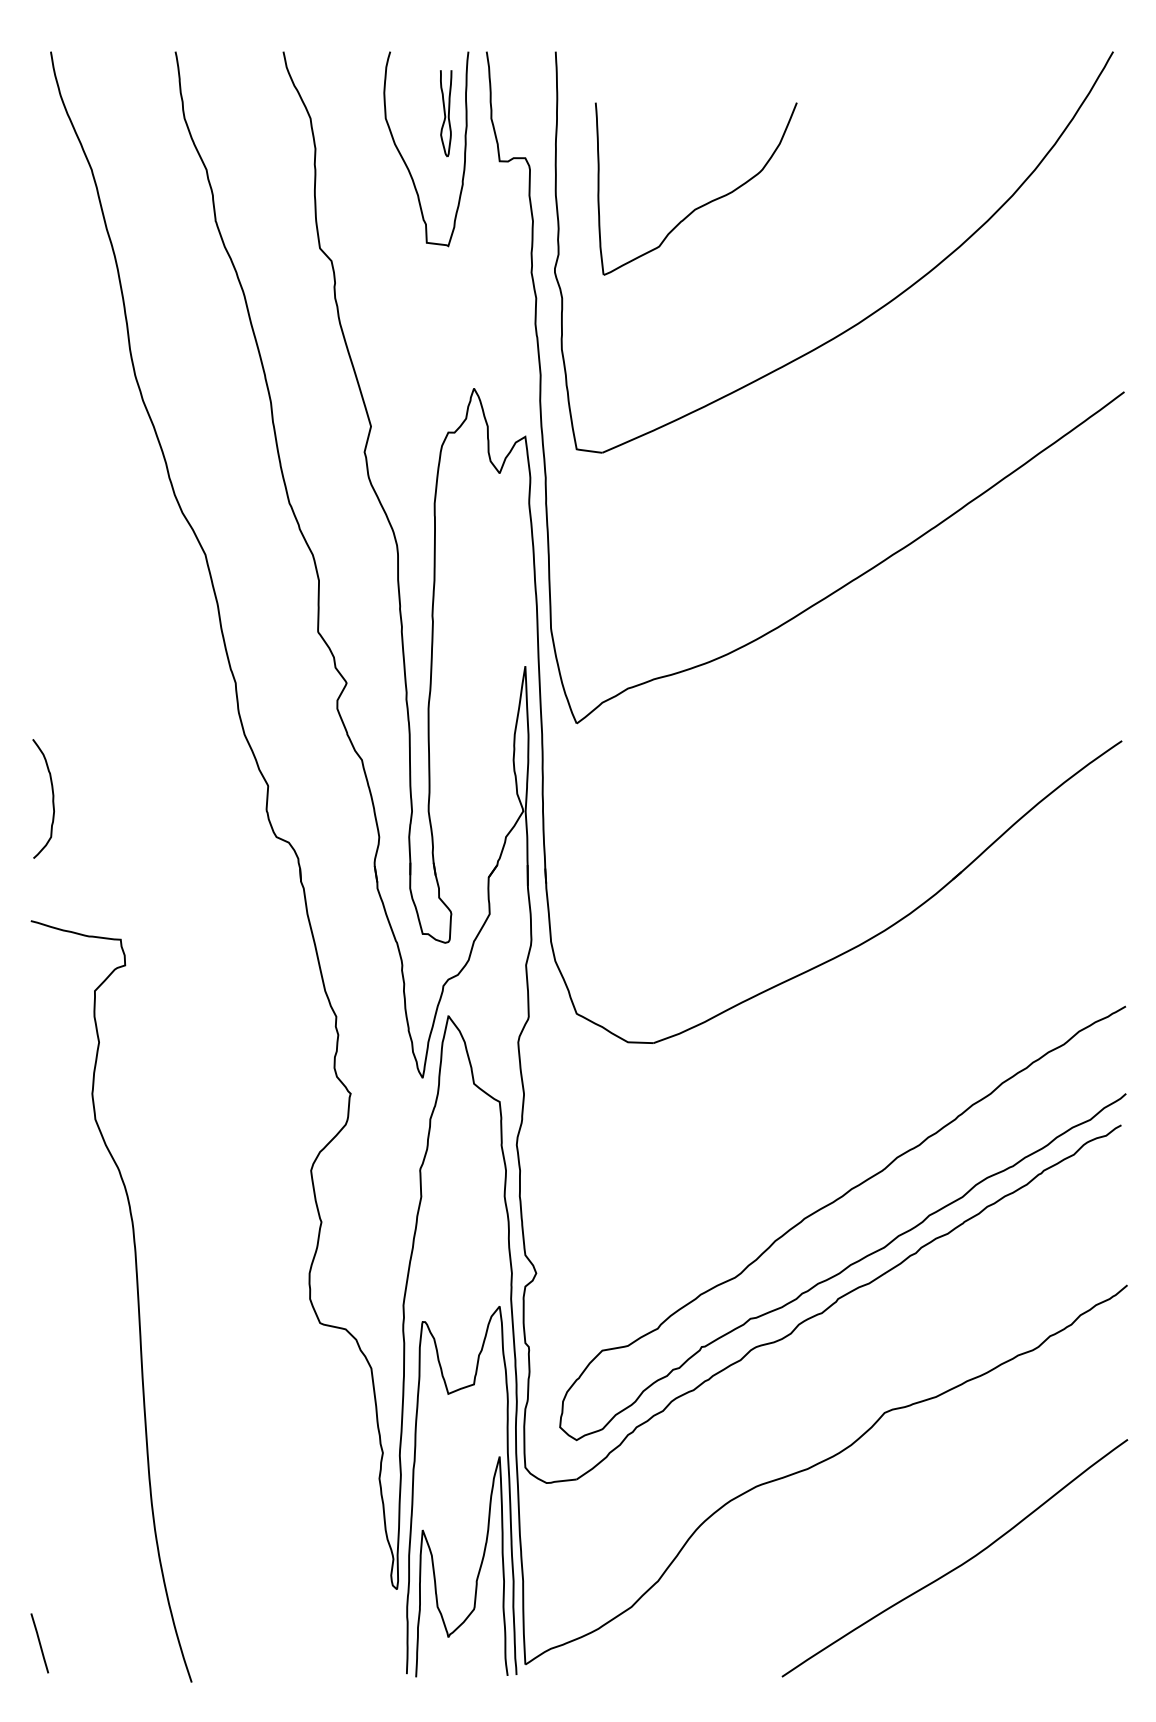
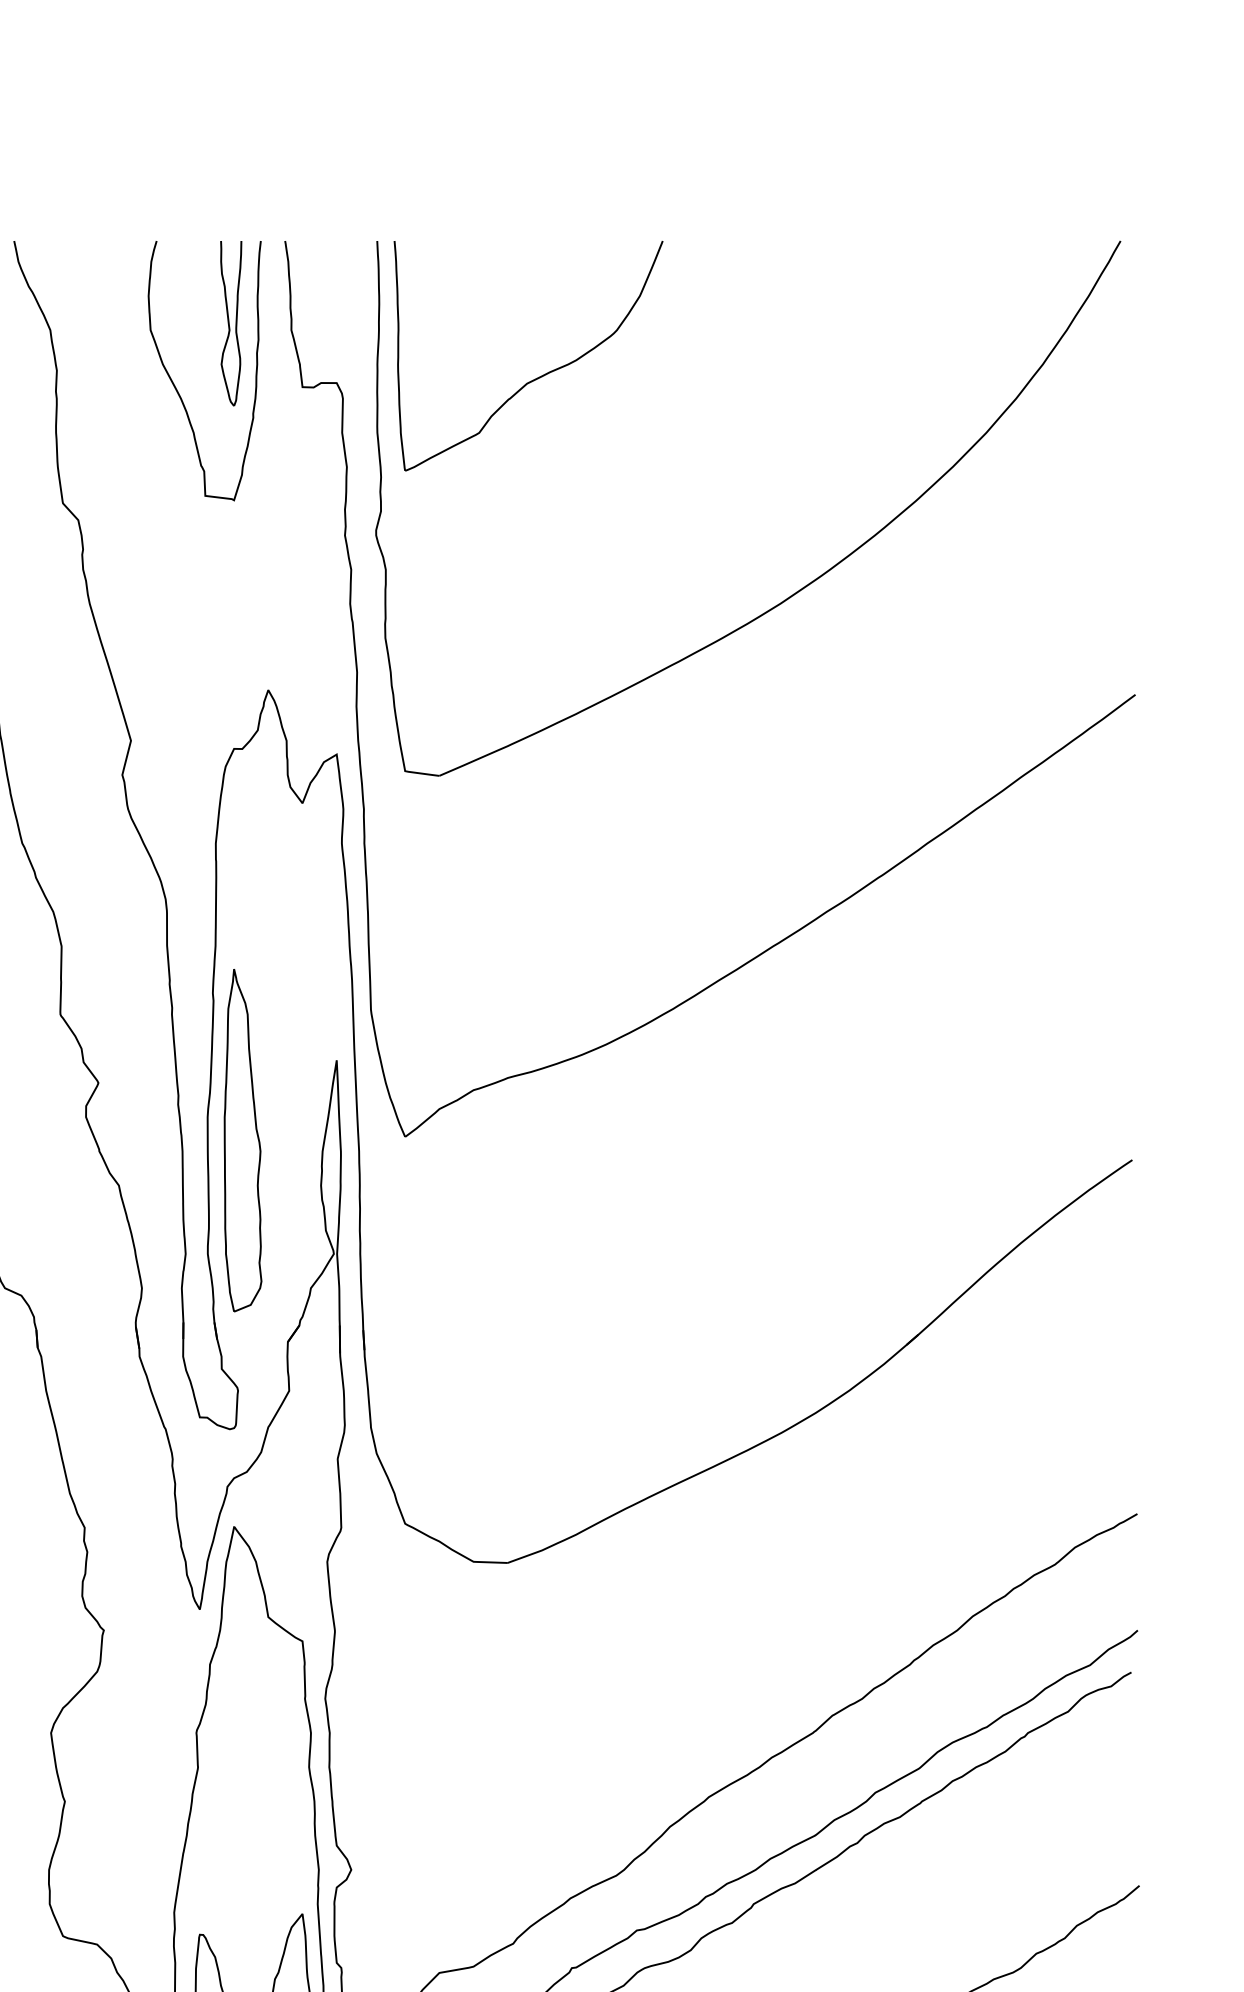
part: (445, 113) -> (230, 323), size x1.43
part: (703, 204) -> (538, 376), moved
part: (454, 726) -> (242, 1140), added

